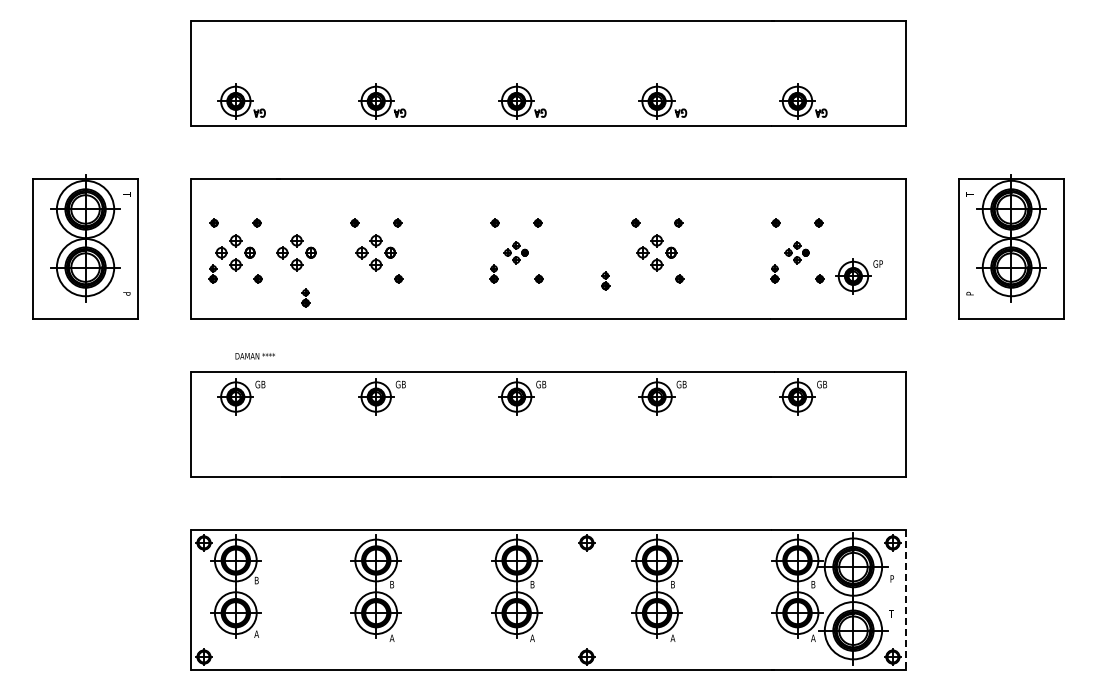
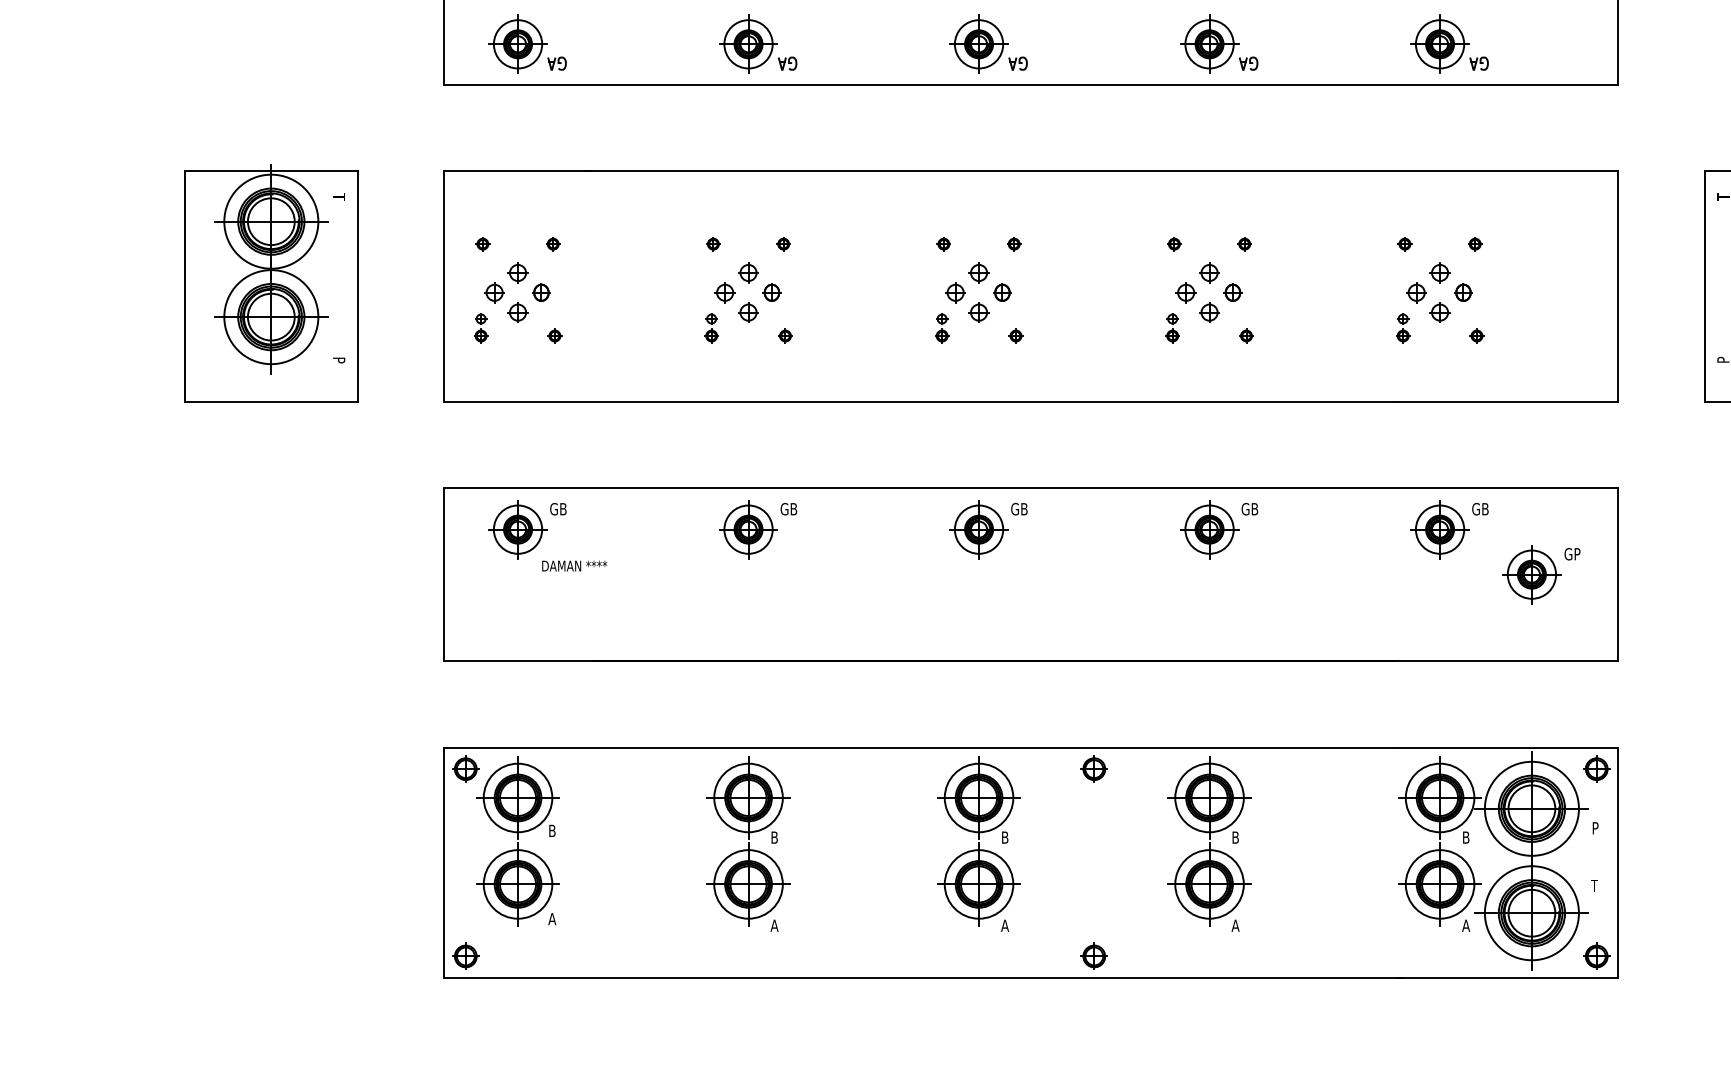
part: (296, 252) -> (617, 292), removed
part: (515, 252) -> (977, 292), size x1.67
part: (796, 252) -> (1438, 292), size x1.67
part: (858, 276) -> (1540, 574), moved
part: (605, 280) -> (1172, 326), moved
part: (305, 297) -> (711, 326), moved
text: (254, 356) -> (573, 566), moved
line: (906, 600) -> (1618, 863), dashed -> solid

